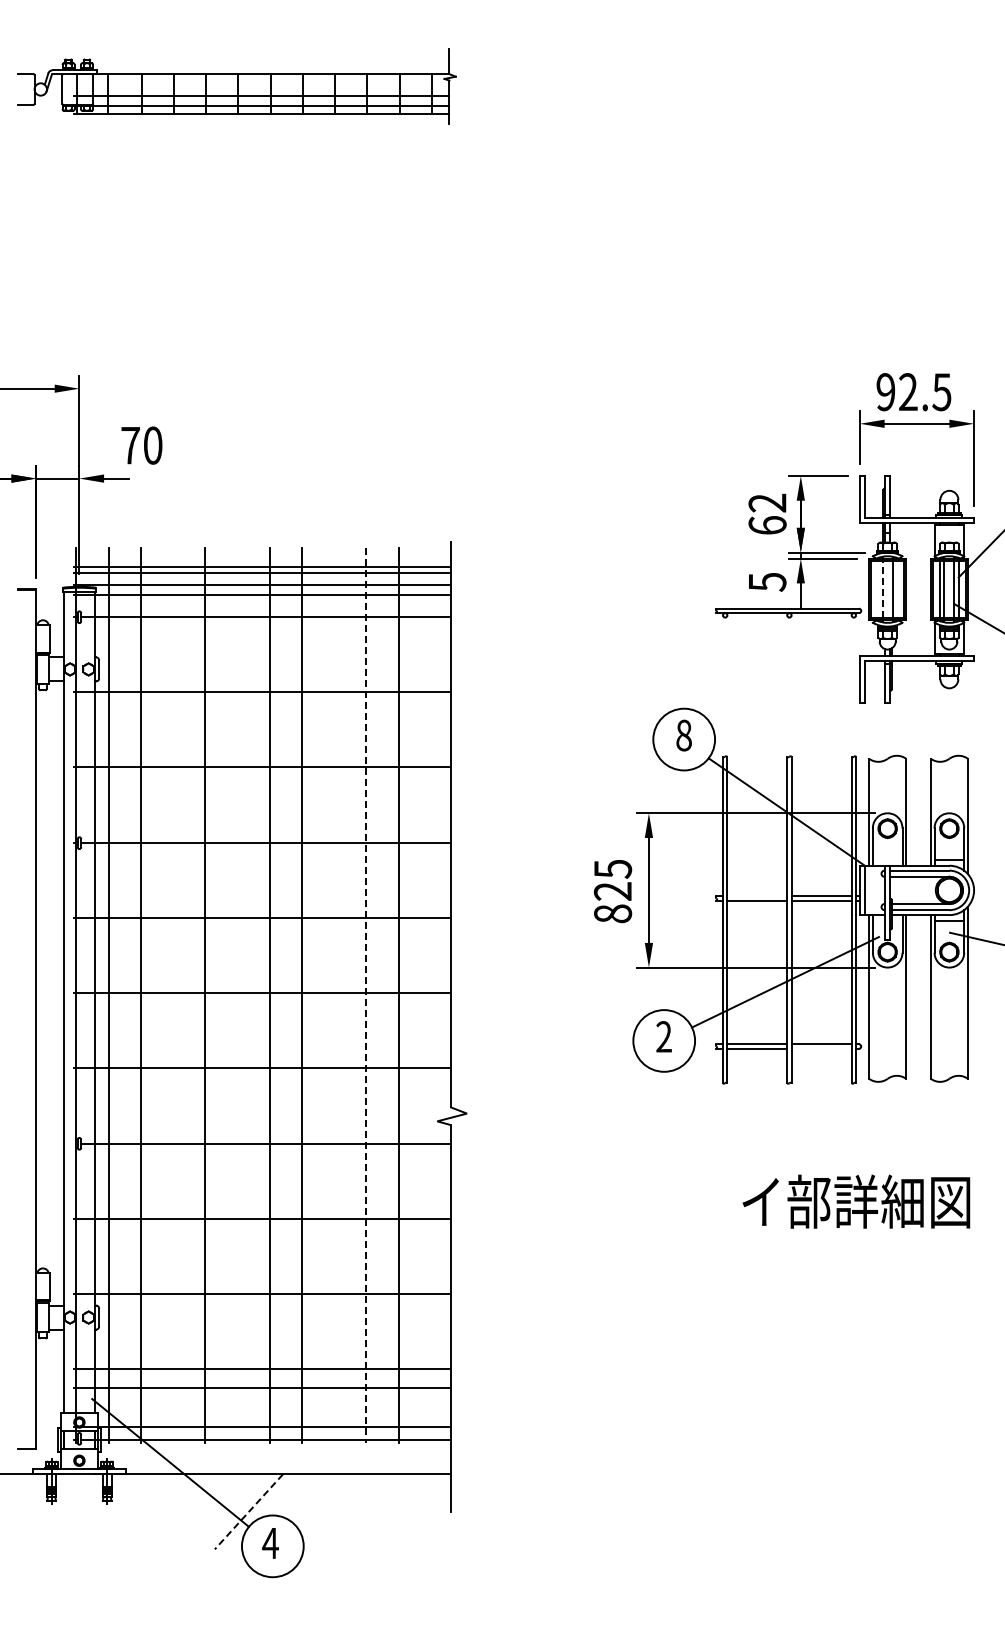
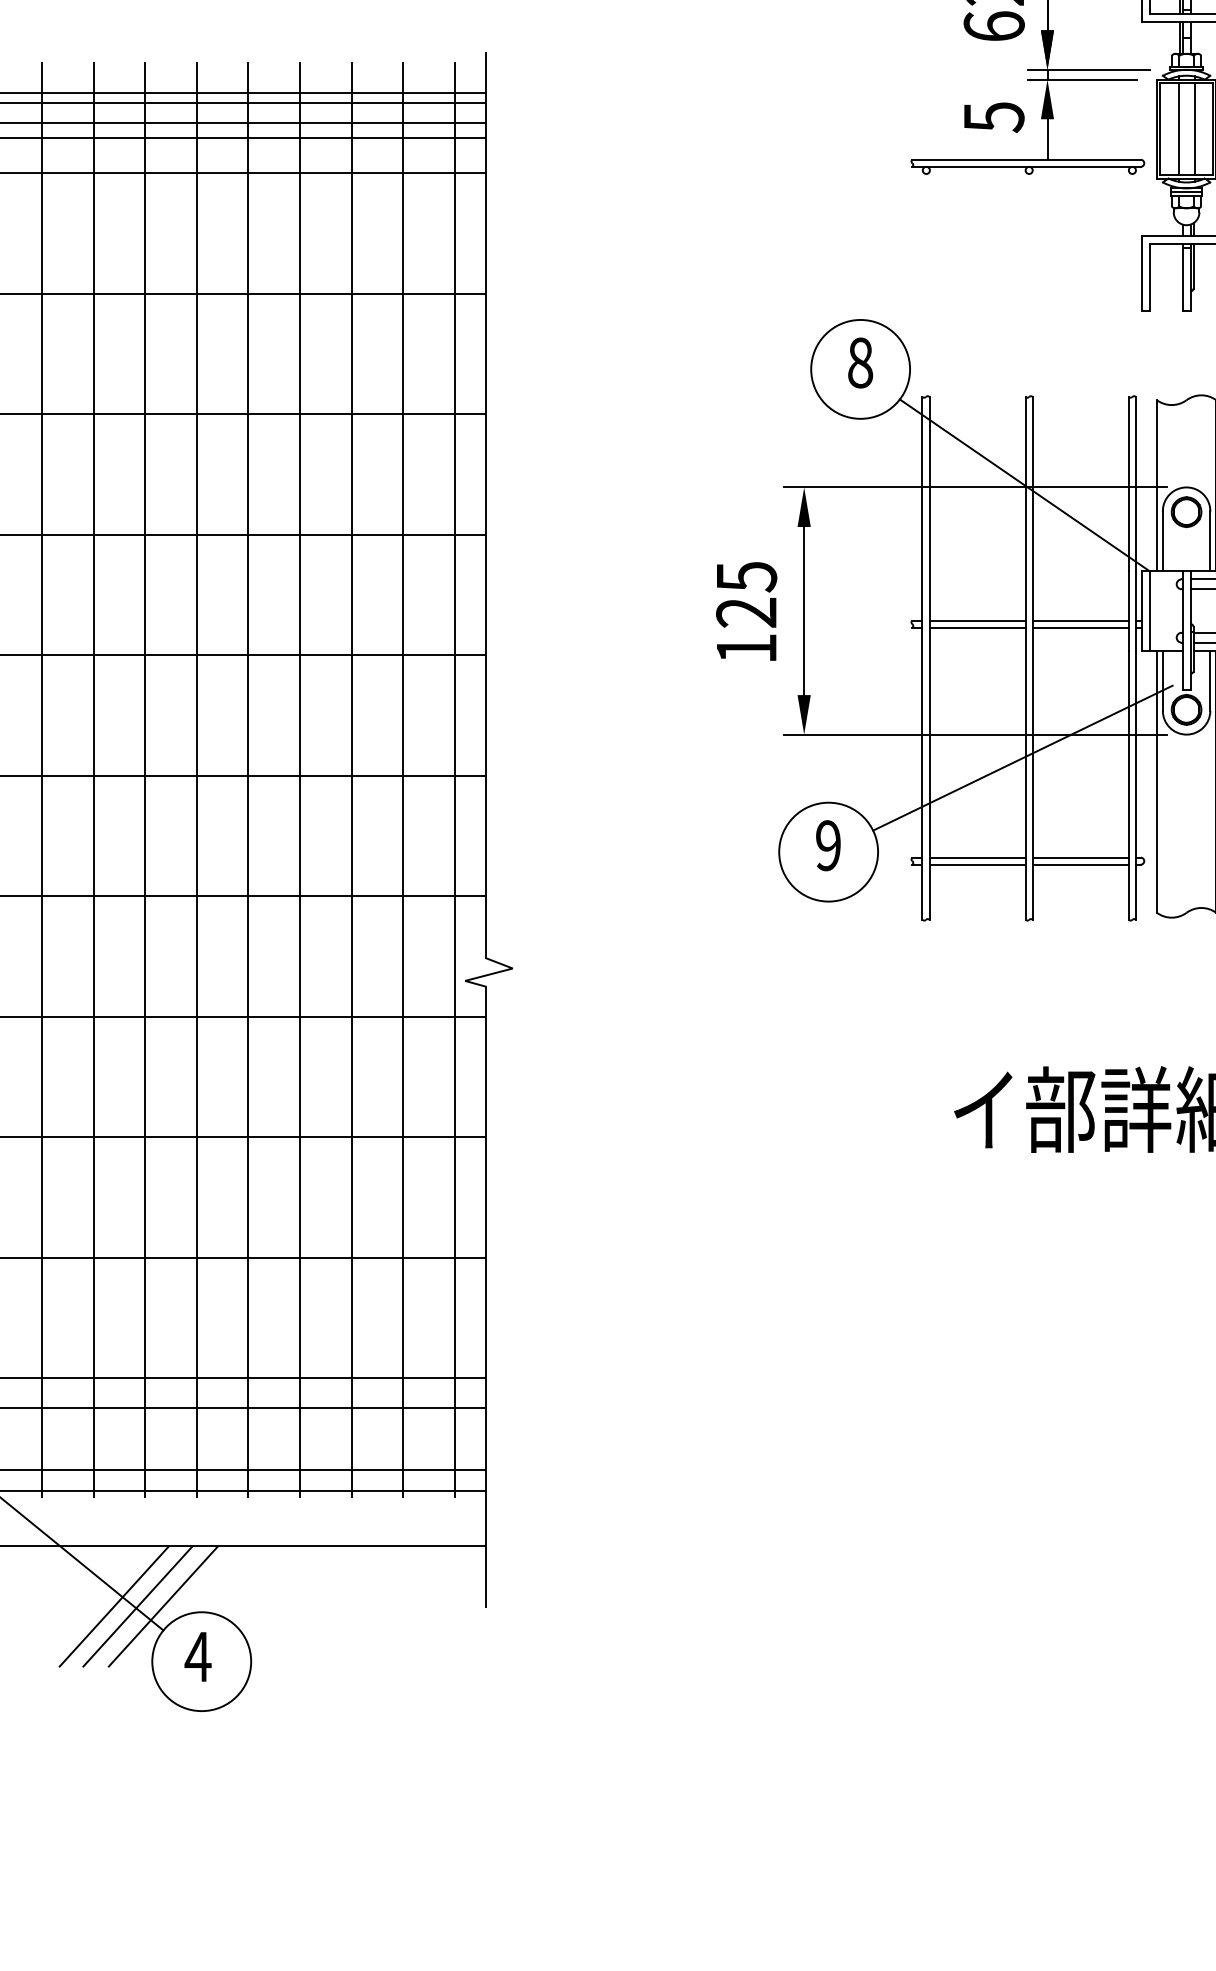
line: (882, 589) -> (1178, 129), dashed -> solid
line: (757, 896) -> (978, 620), added
text: (613, 913) -> (747, 647), 825 -> 125
line: (173, 995) -> (42, 779), added
line: (237, 995) -> (145, 779), added
line: (334, 995) -> (300, 779), added
line: (366, 995) -> (351, 779), dashed -> solid
line: (430, 995) -> (454, 779), added
text: (663, 1036) -> (827, 845), 2 -> 9
line: (821, 1048) -> (1080, 864), added
line: (218, 1511) -> (114, 1605), added
line: (232, 1511) -> (137, 1605), added
line: (248, 1511) -> (162, 1605), dashed -> solid

